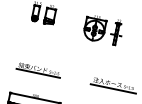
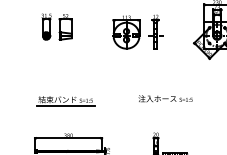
line: (113, 88) -> (166, 105), removed

